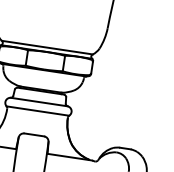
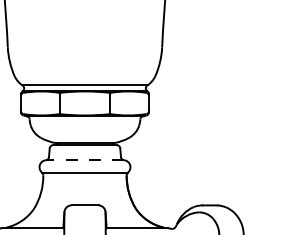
line: (38, 102) -> (84, 160), solid -> dashed

